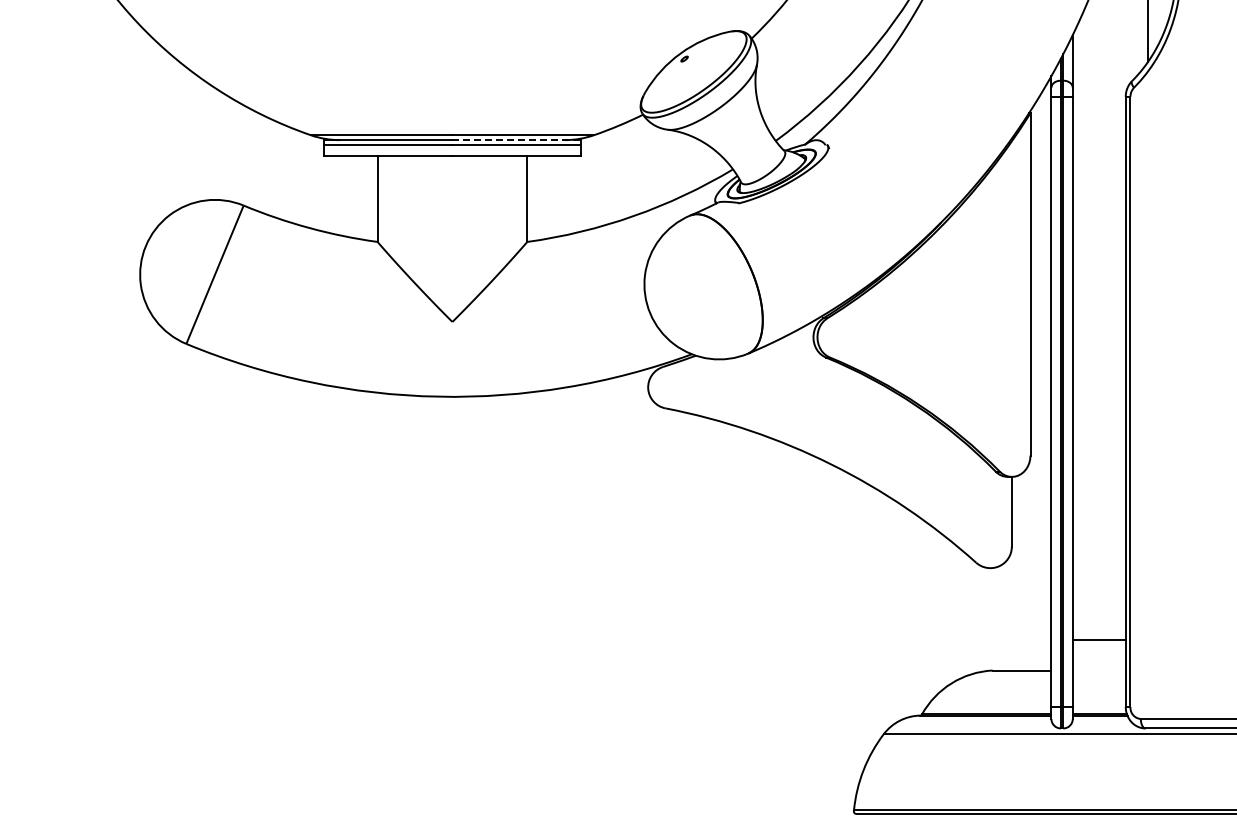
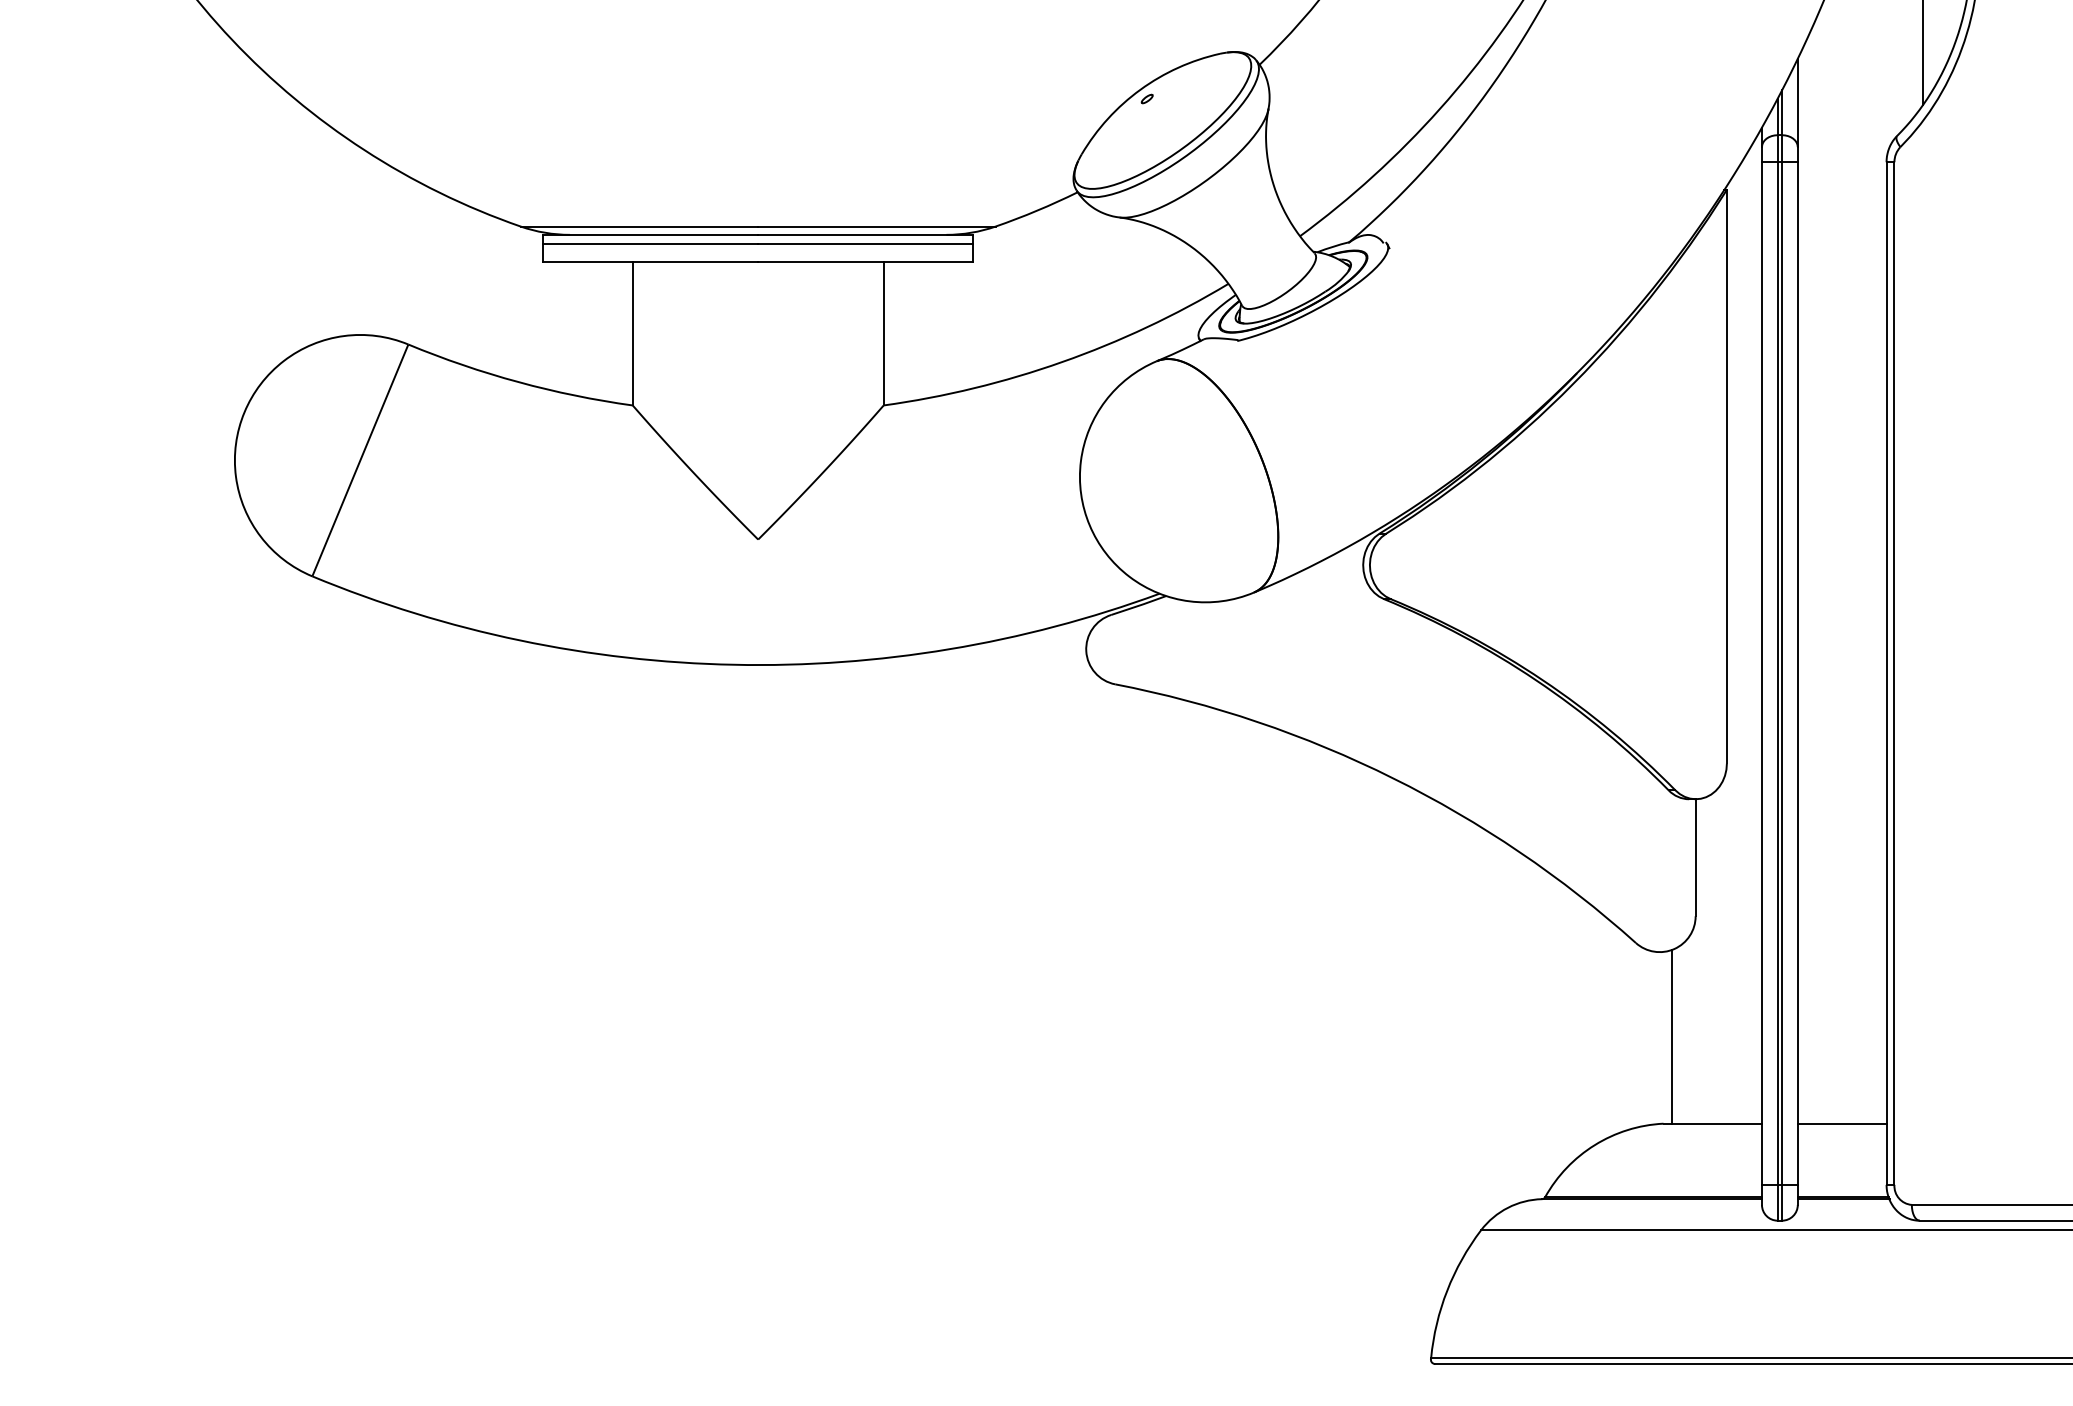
line: (517, 140) -> (867, 235), dashed -> solid
line: (997, 618) -> (1671, 1036), added
line: (1098, 639) -> (1840, 1123), moved

